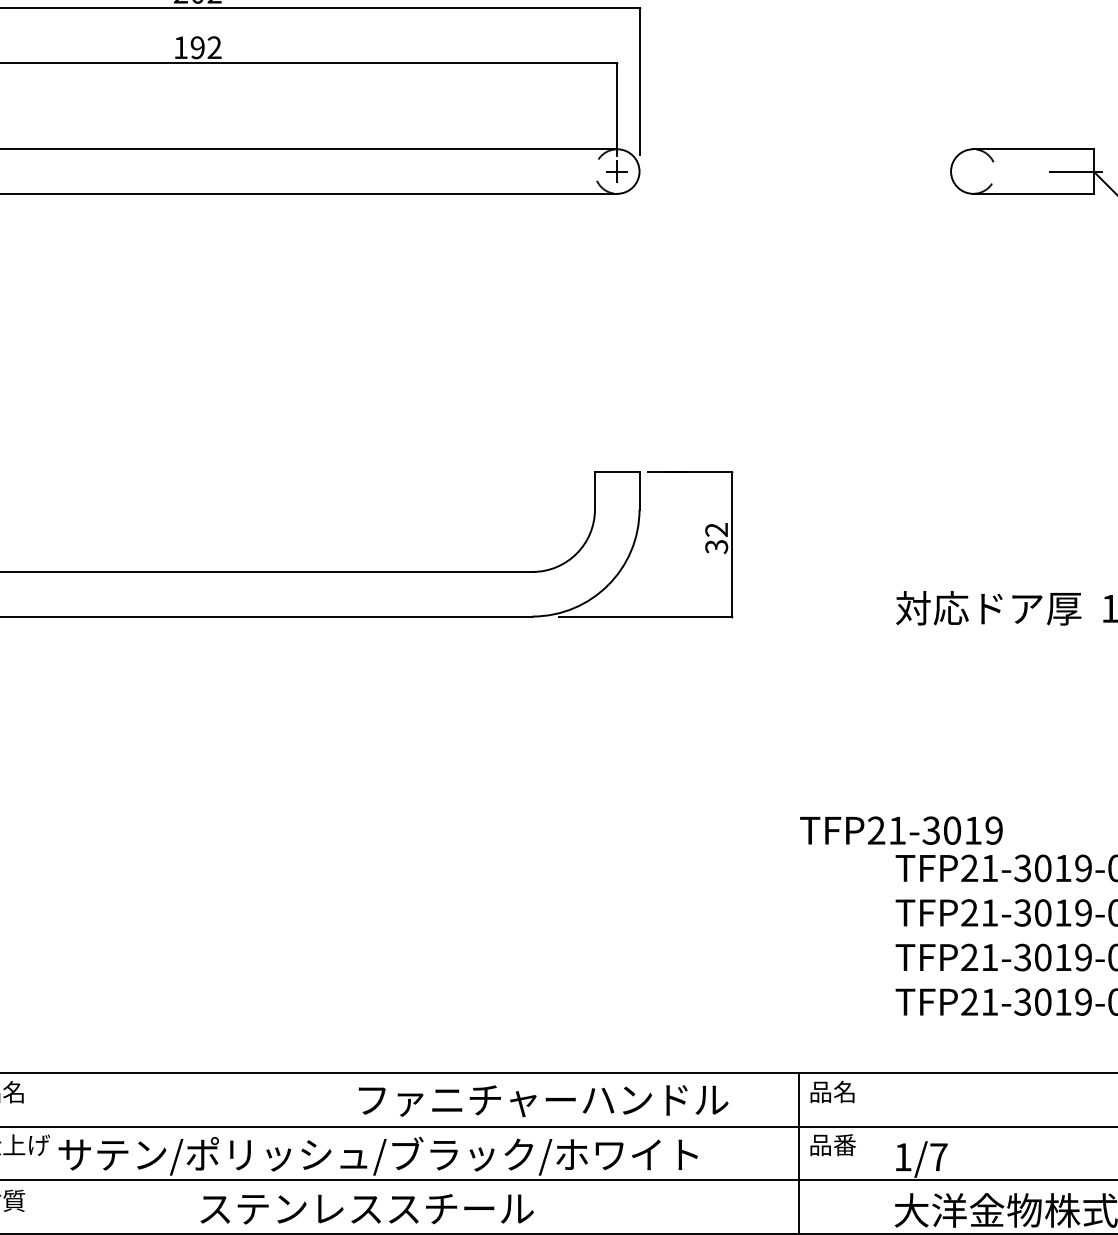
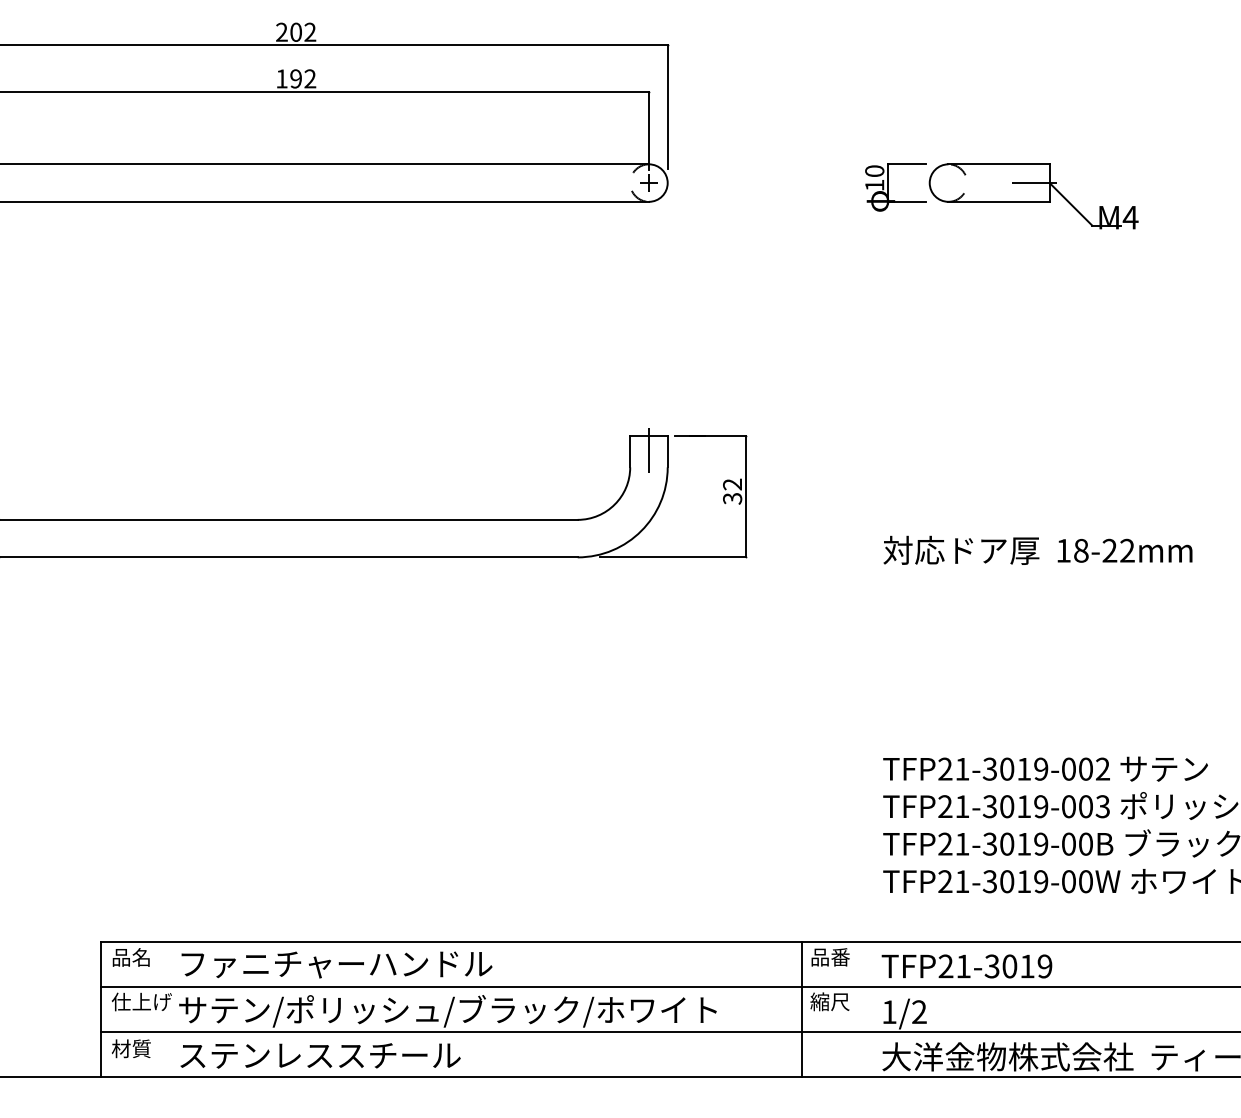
part: (902, 176) -> (888, 187), added
line: (616, 489) -> (648, 450), added
text: (900, 830) -> (966, 966), moved
text: (844, 1091) -> (840, 956), 品名 -> 品番
text: (542, 1100) -> (336, 964), moved
text: (831, 1144) -> (829, 1001), 品番 -> 縮尺
text: (938, 1156) -> (919, 1011), 1/7 -> 1/2
text: (367, 1208) -> (320, 1055), moved

